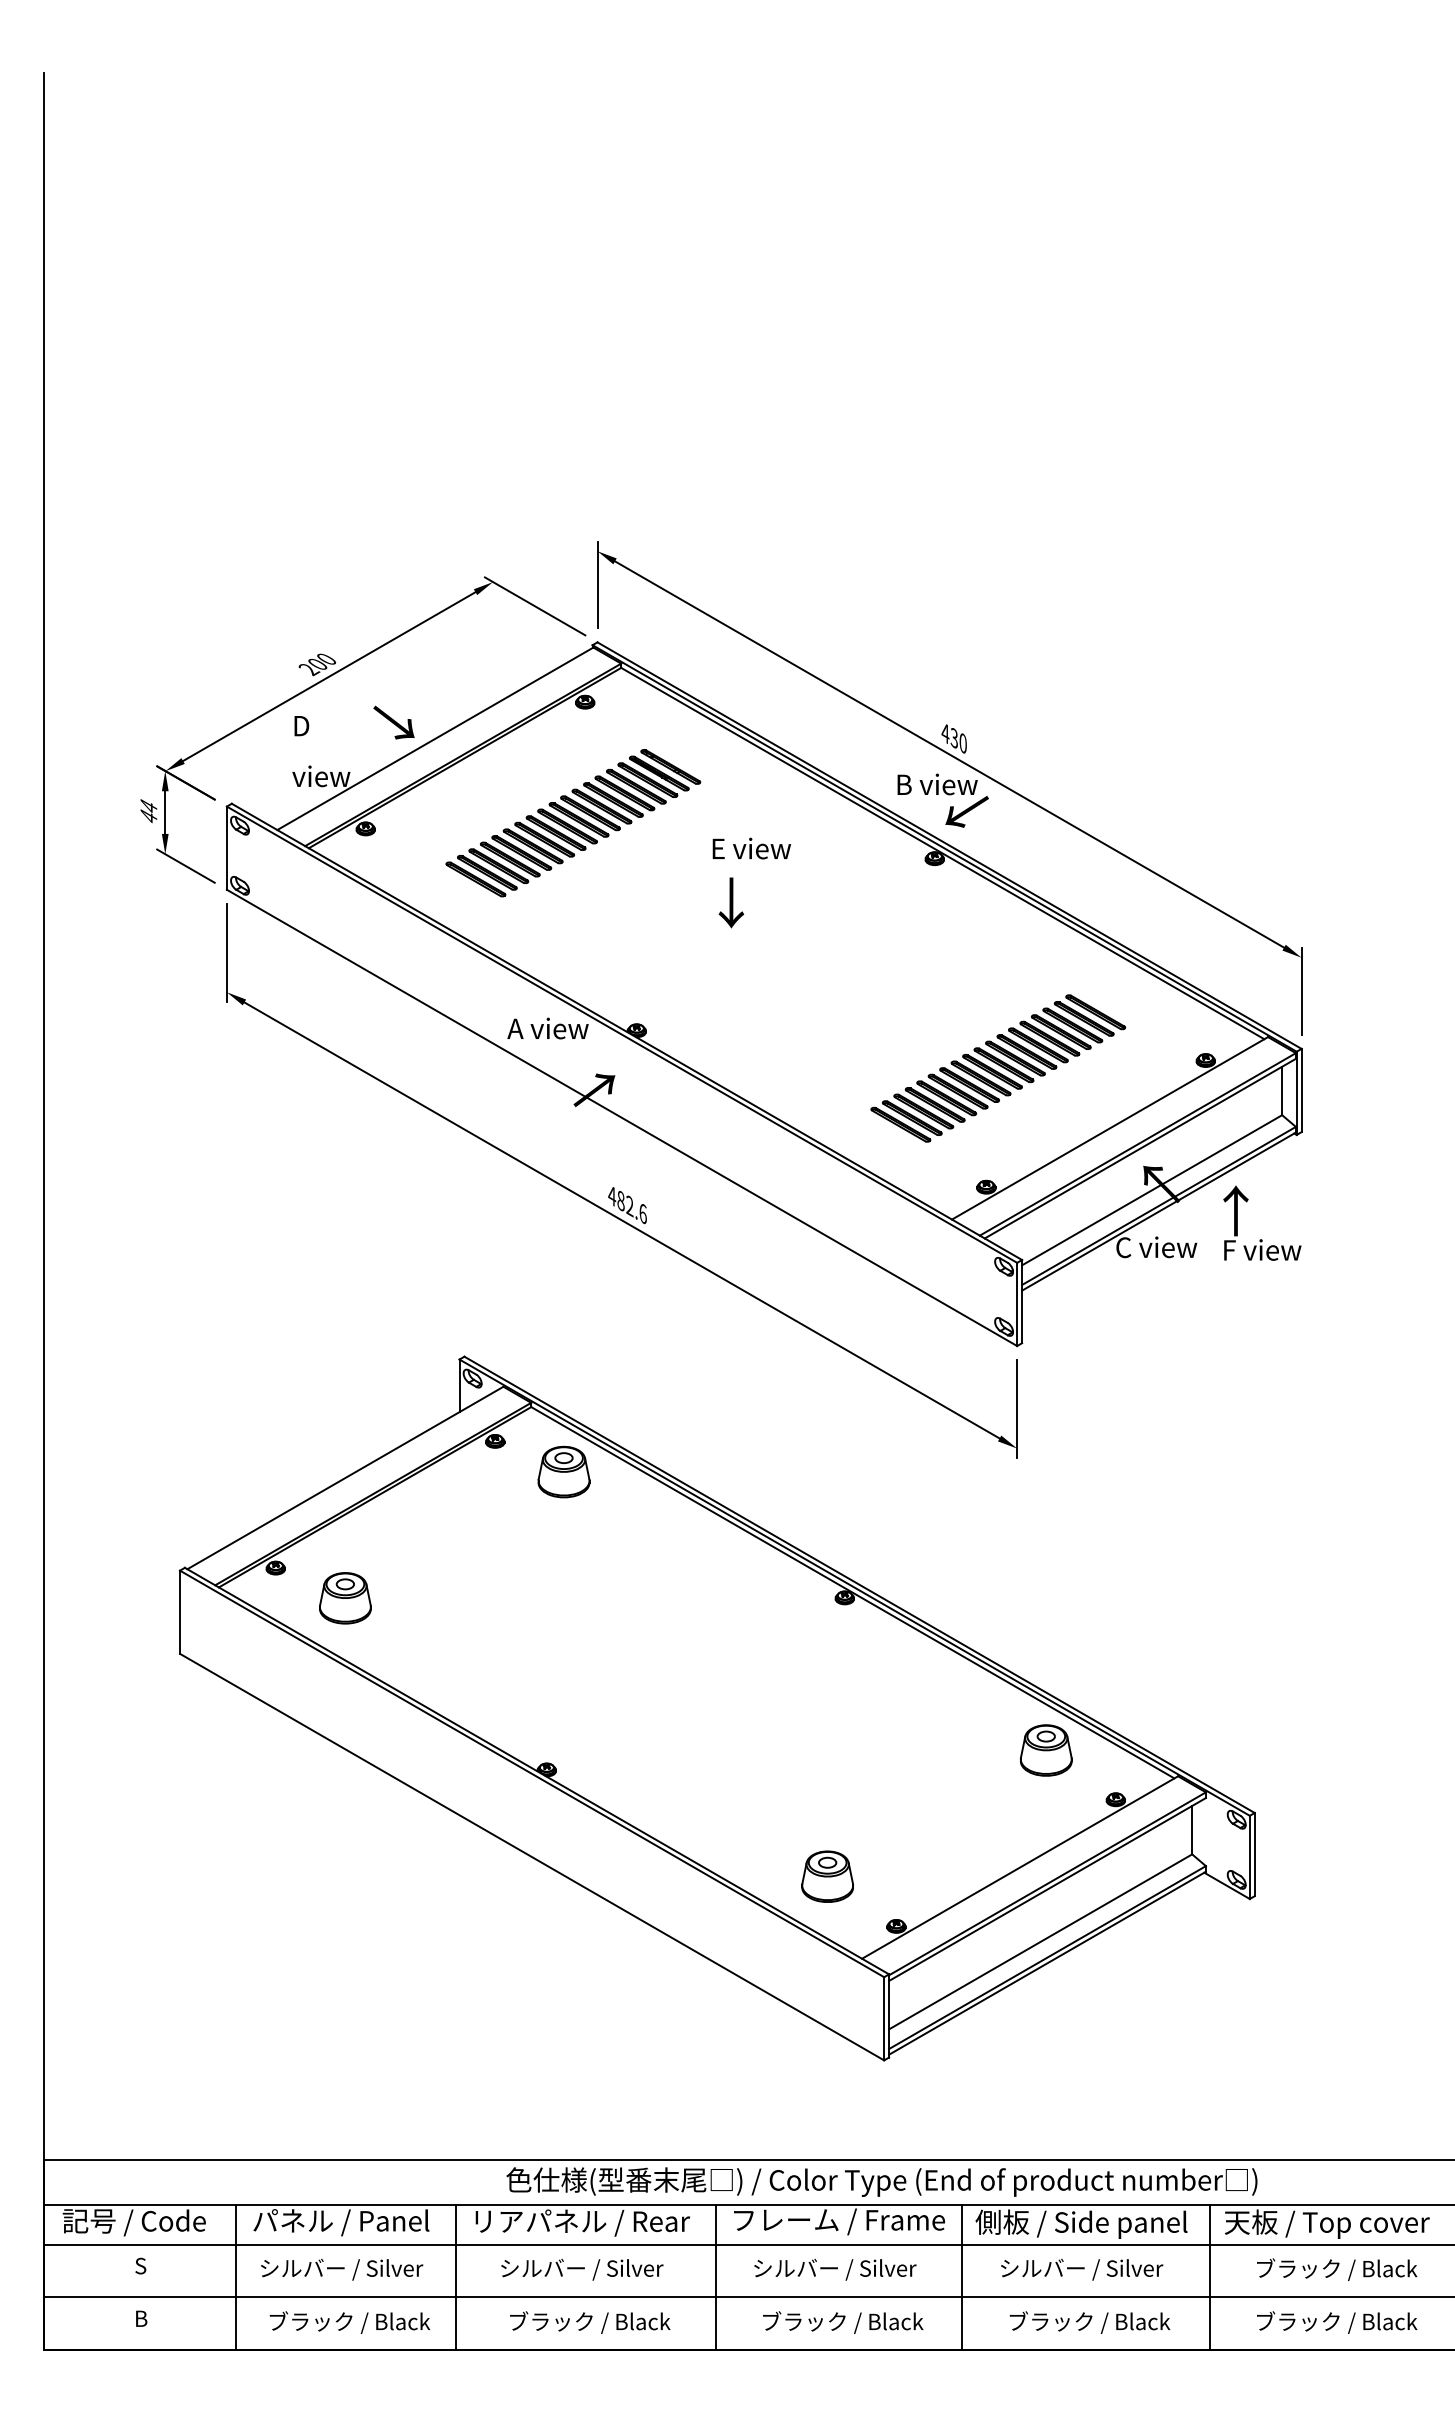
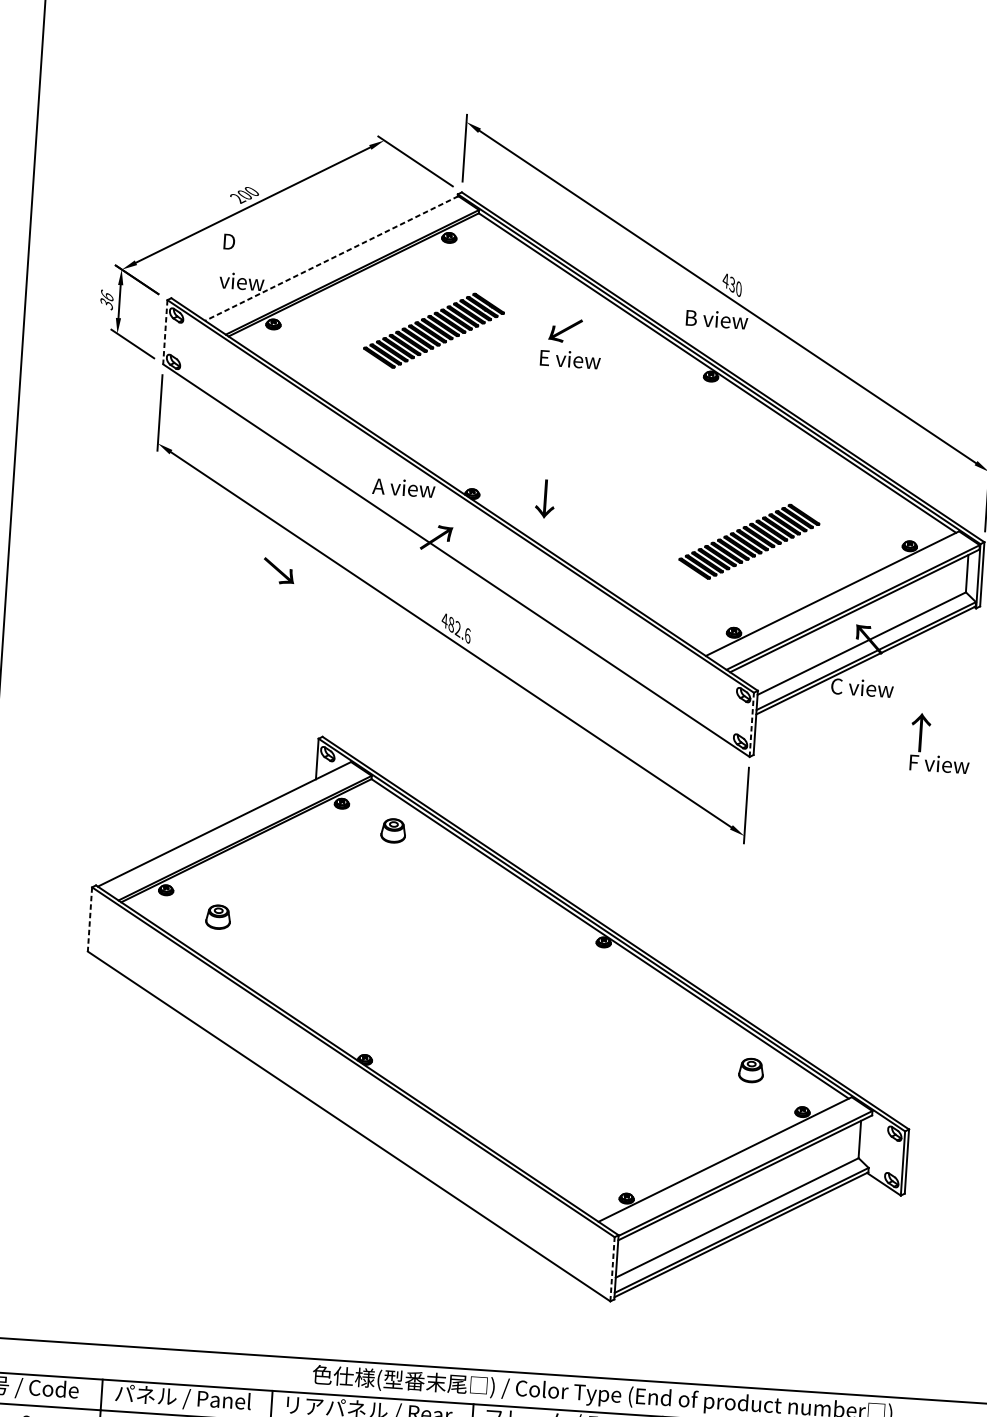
text: (393, 722) -> (278, 570), moved
line: (434, 739) -> (331, 259), solid -> dashed
text: (148, 811) -> (106, 299), 44 -> 36
text: (966, 811) -> (565, 330), moved
part: (573, 823) -> (434, 330), size x0.7
line: (226, 848) -> (164, 332), solid -> dashed
text: (731, 902) -> (545, 498), moved
part: (998, 1068) -> (749, 541), size x0.7
text: (1262, 1222) -> (940, 742), moved
line: (1017, 1304) -> (752, 724), solid -> dashed
part: (563, 1471) -> (393, 830), size x0.6
part: (345, 1598) -> (218, 917), size x0.6
line: (180, 1612) -> (90, 919), solid -> dashed
part: (1045, 1750) -> (750, 1070), size x0.6
part: (827, 1876) -> (576, 1156), removed
line: (884, 2018) -> (612, 1269), solid -> dashed

